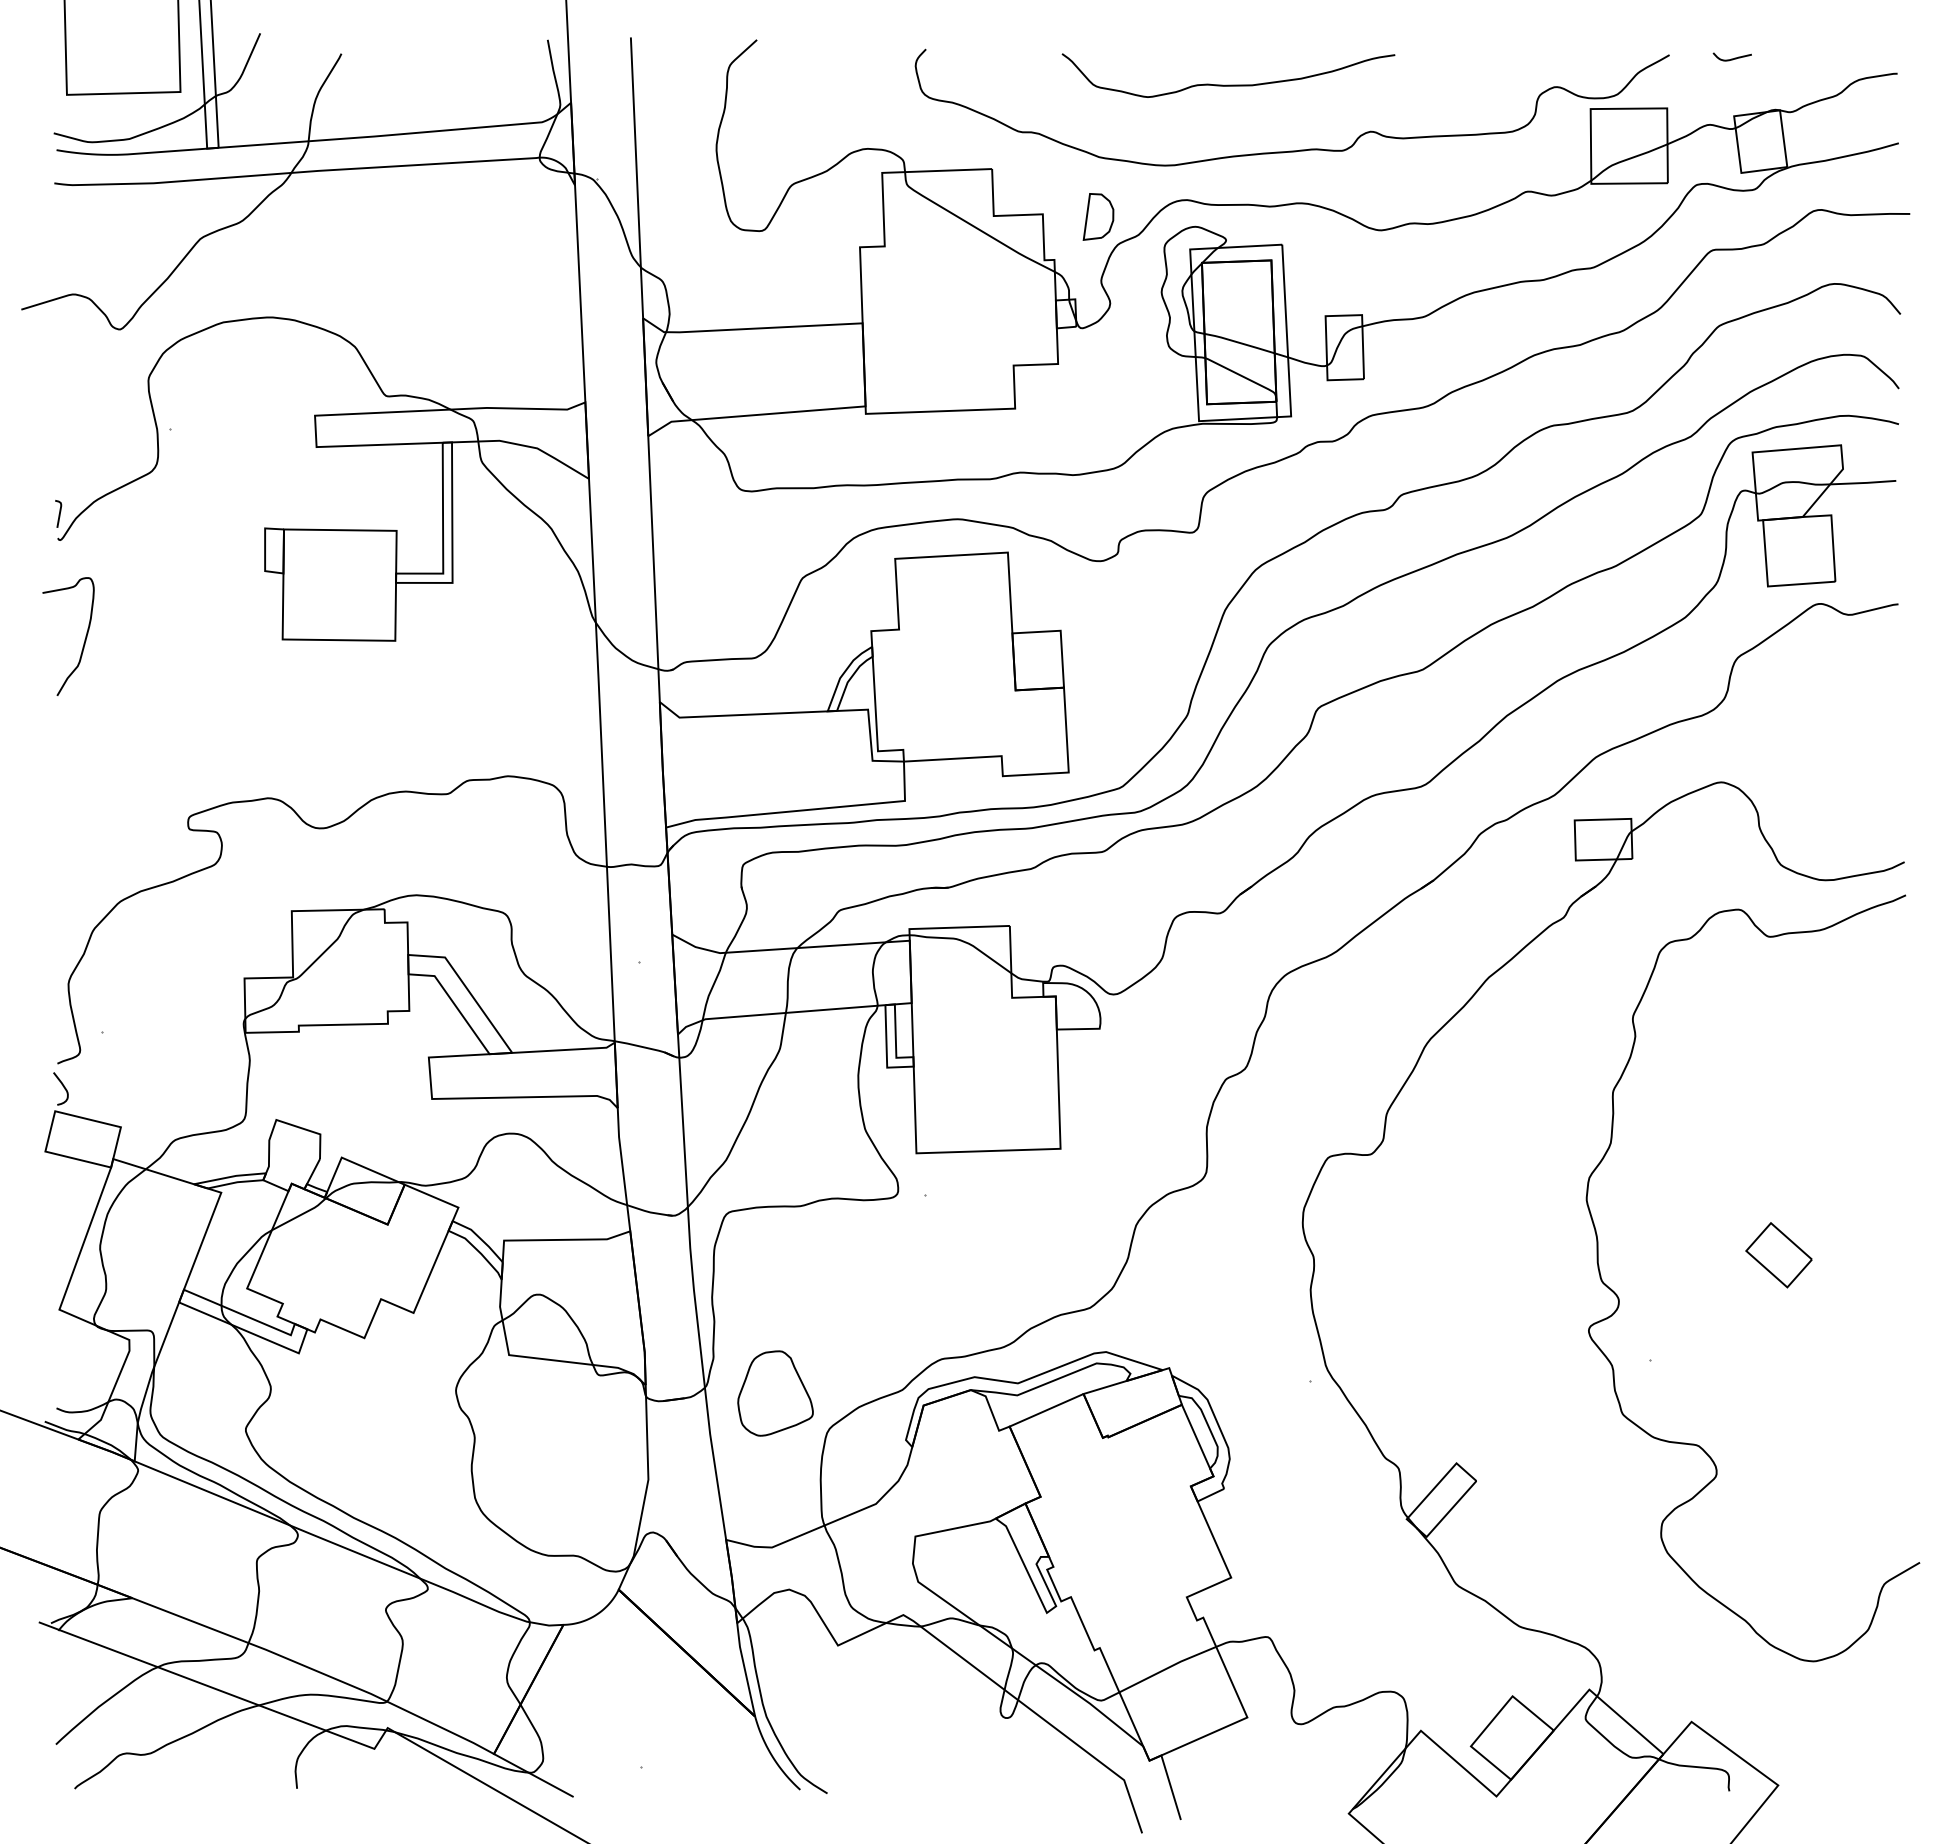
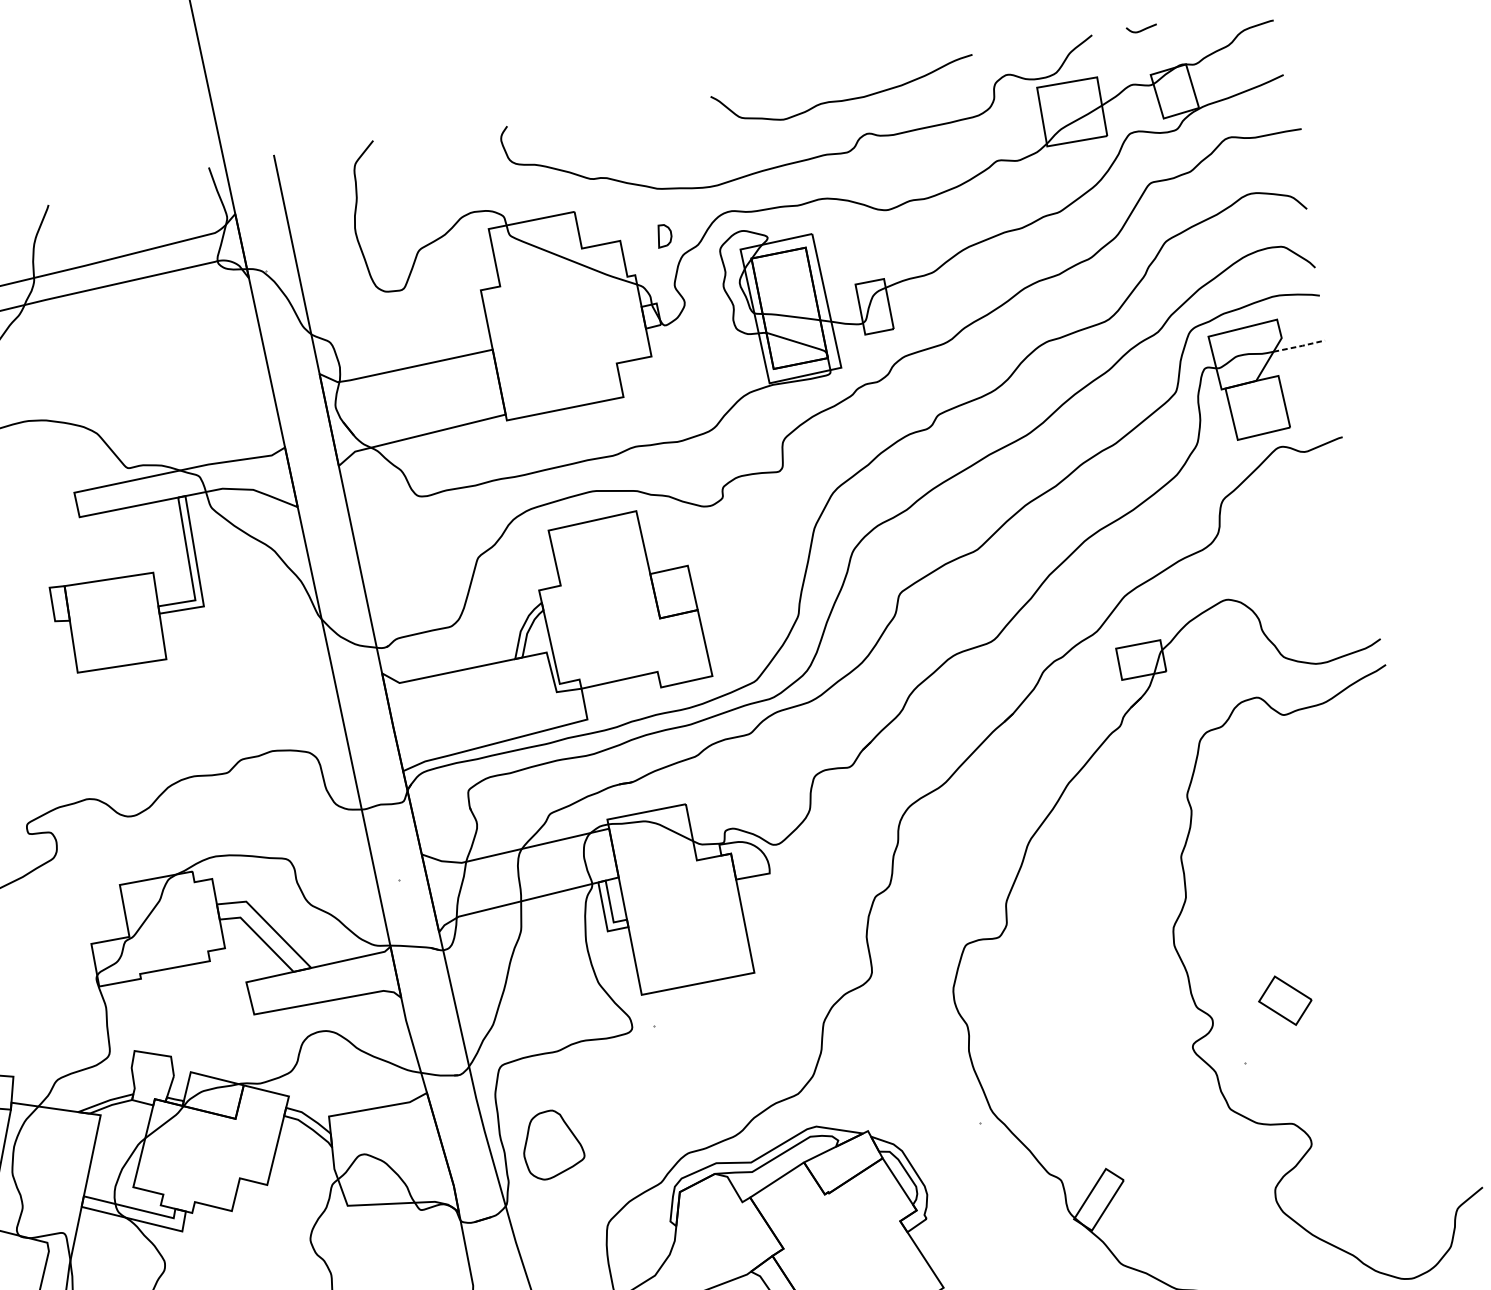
curve: (1228, 84) -> (845, 99), moved
part: (1098, 216) -> (664, 235), size x0.6
line: (1864, 483) -> (1300, 346), solid -> dashed
part: (1778, 1255) -> (1284, 1001), moved
part: (775, 1393) -> (552, 1144), moved

